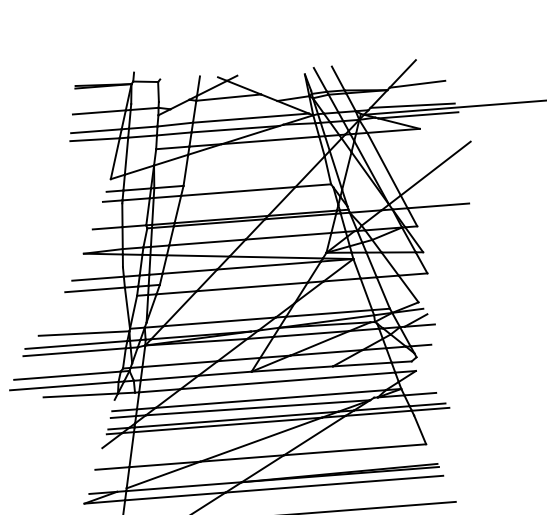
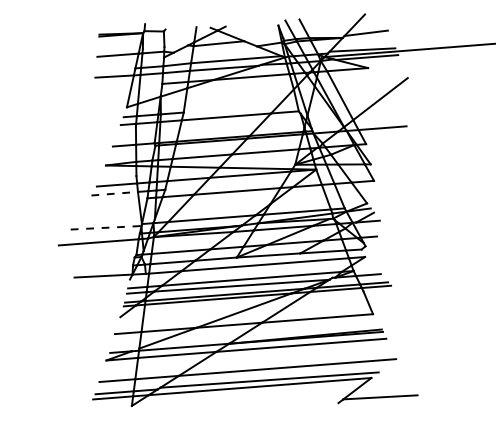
line: (96, 130) -> (115, 69), removed
line: (96, 289) -> (115, 193), solid -> dashed
line: (84, 333) -> (106, 227), solid -> dashed
line: (75, 344) -> (99, 236), removed
line: (66, 375) -> (92, 260), removed
line: (64, 385) -> (90, 268), removed

